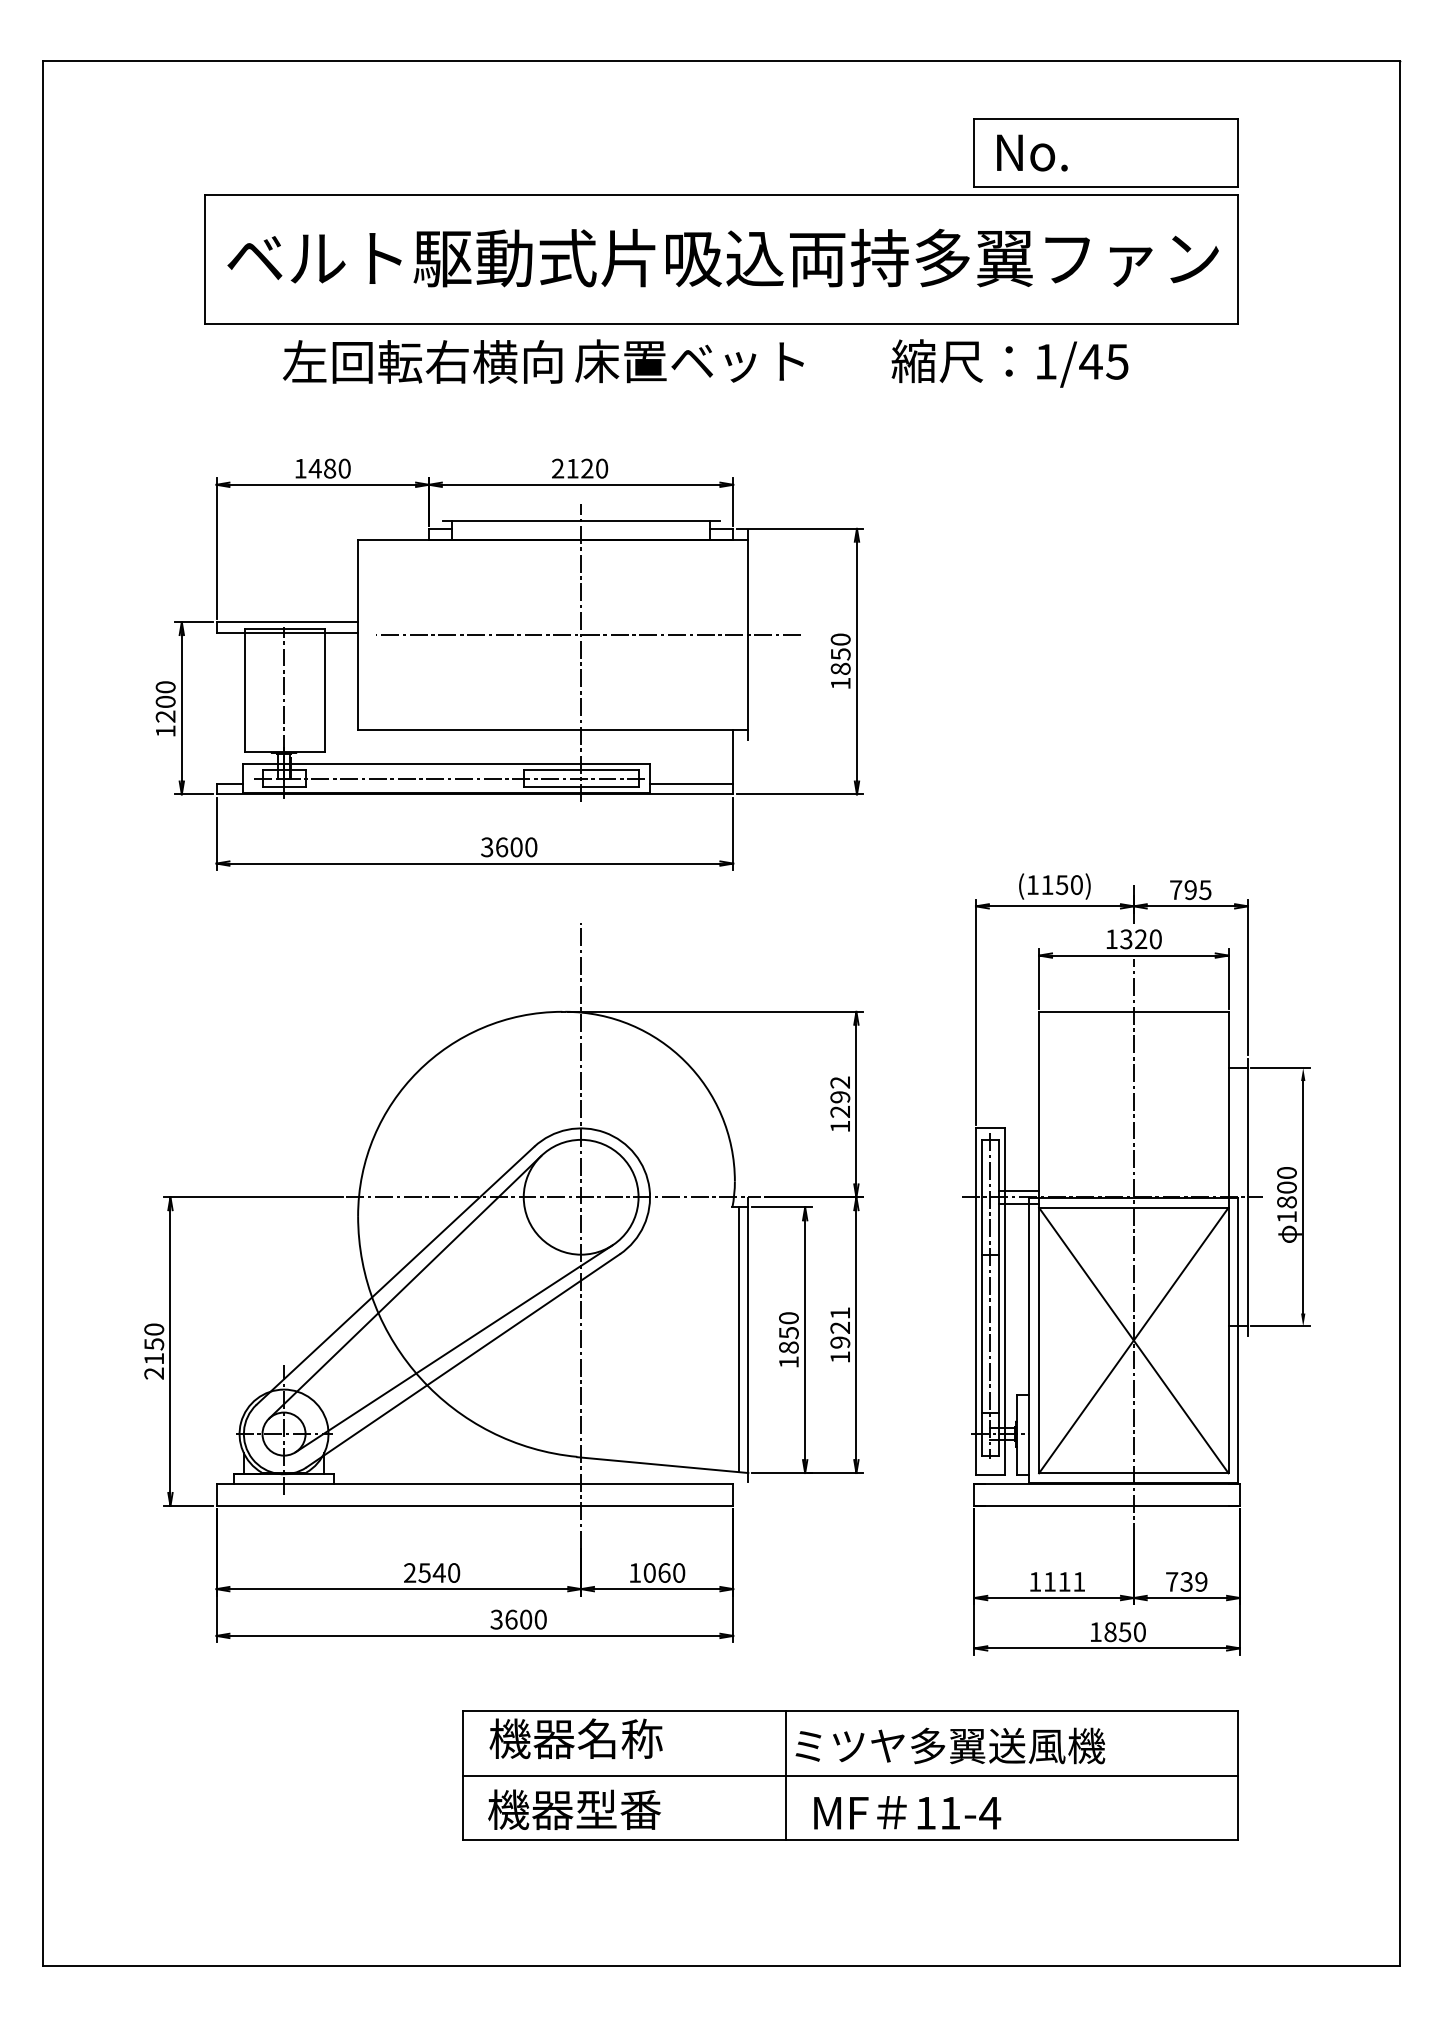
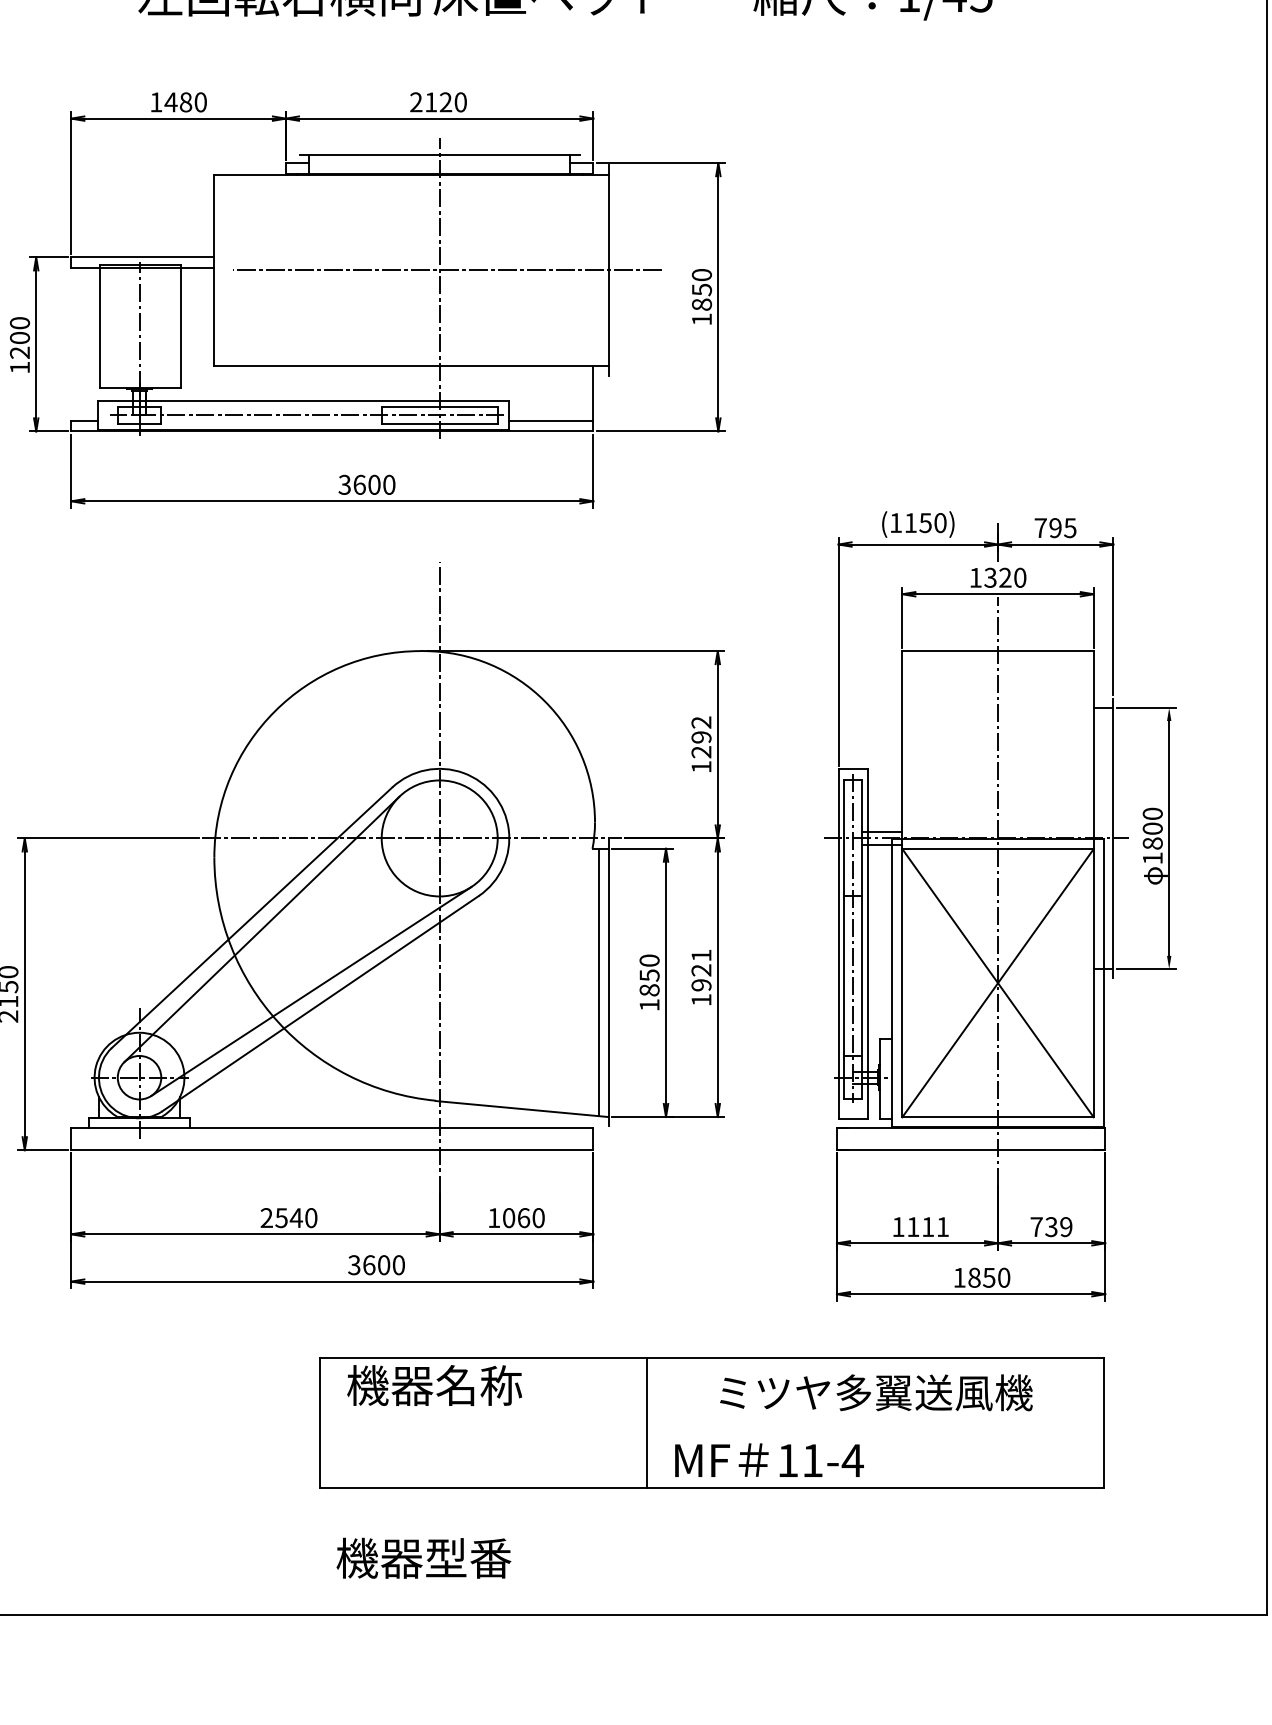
text: (950, 1745) -> (876, 1392), moved
line: (850, 1775) -> (711, 1422), removed
text: (574, 1809) -> (423, 1558), moved

